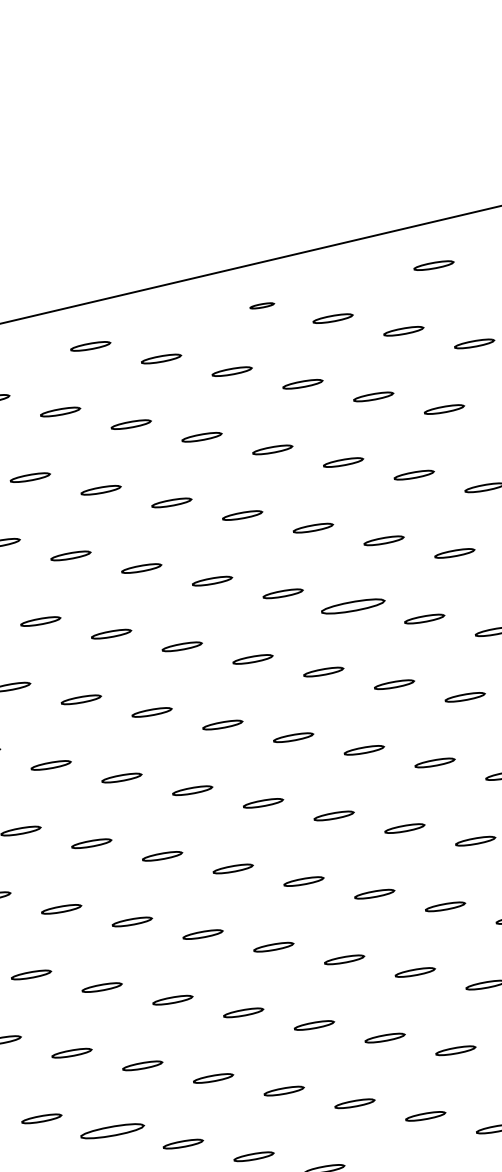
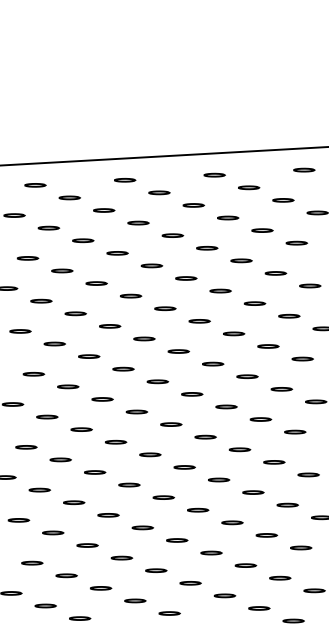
part: (261, 304) -> (214, 174), size x1.67
part: (354, 605) -> (234, 333), size x0.62
part: (112, 1130) -> (66, 575), size x0.62

